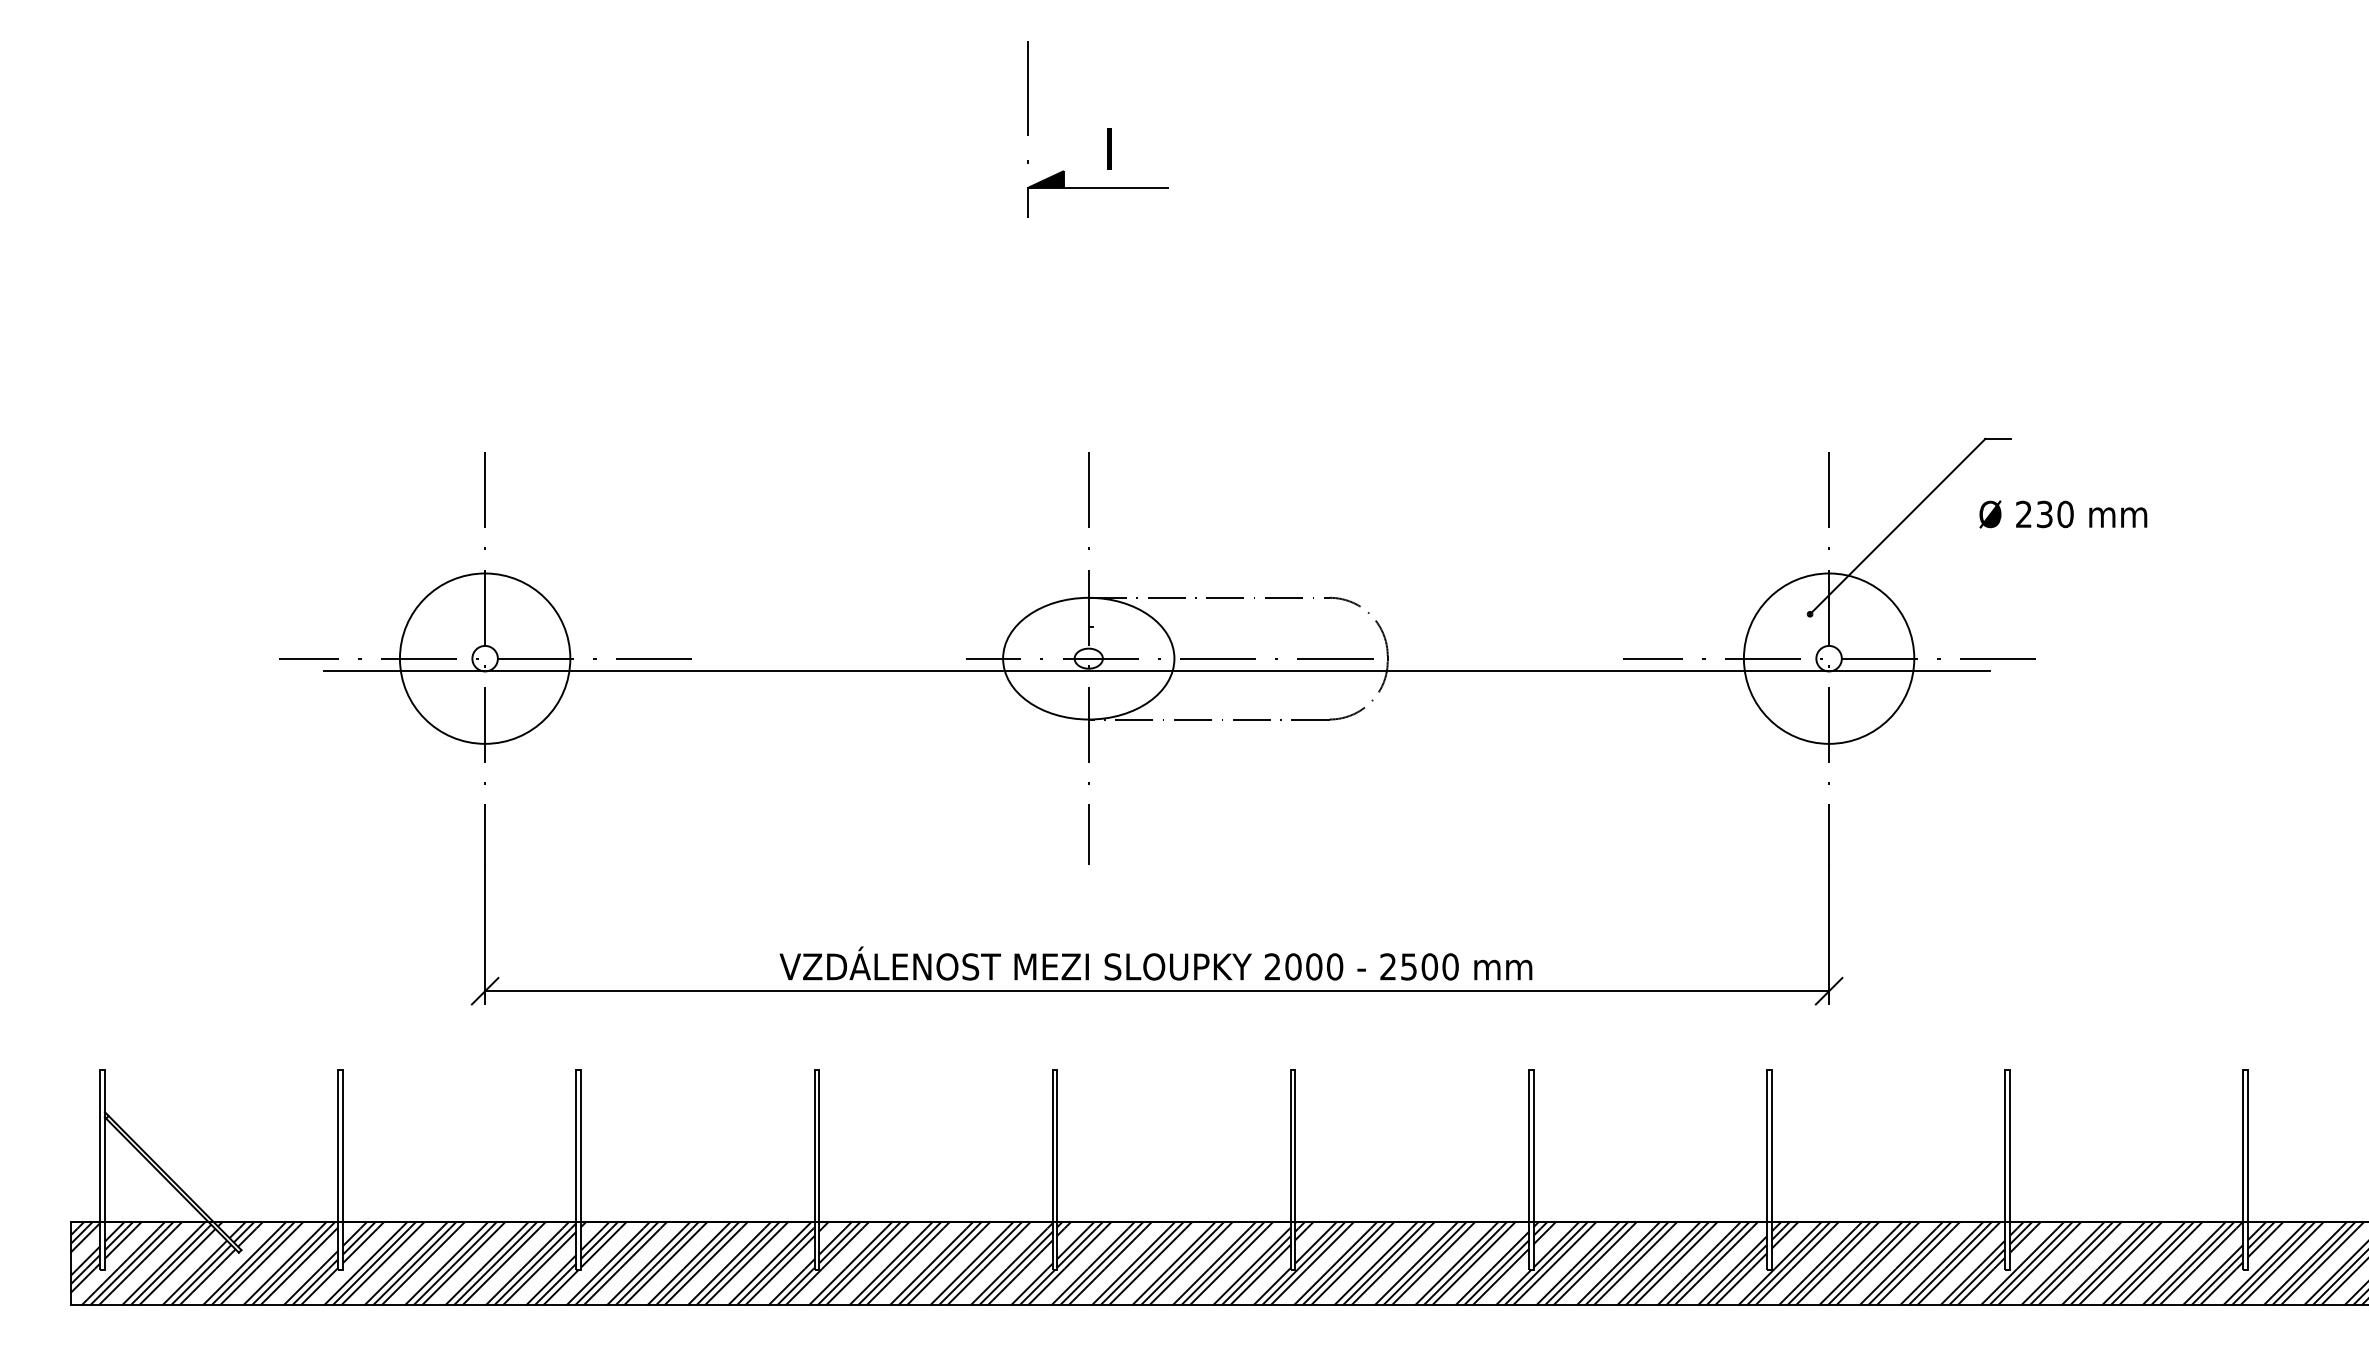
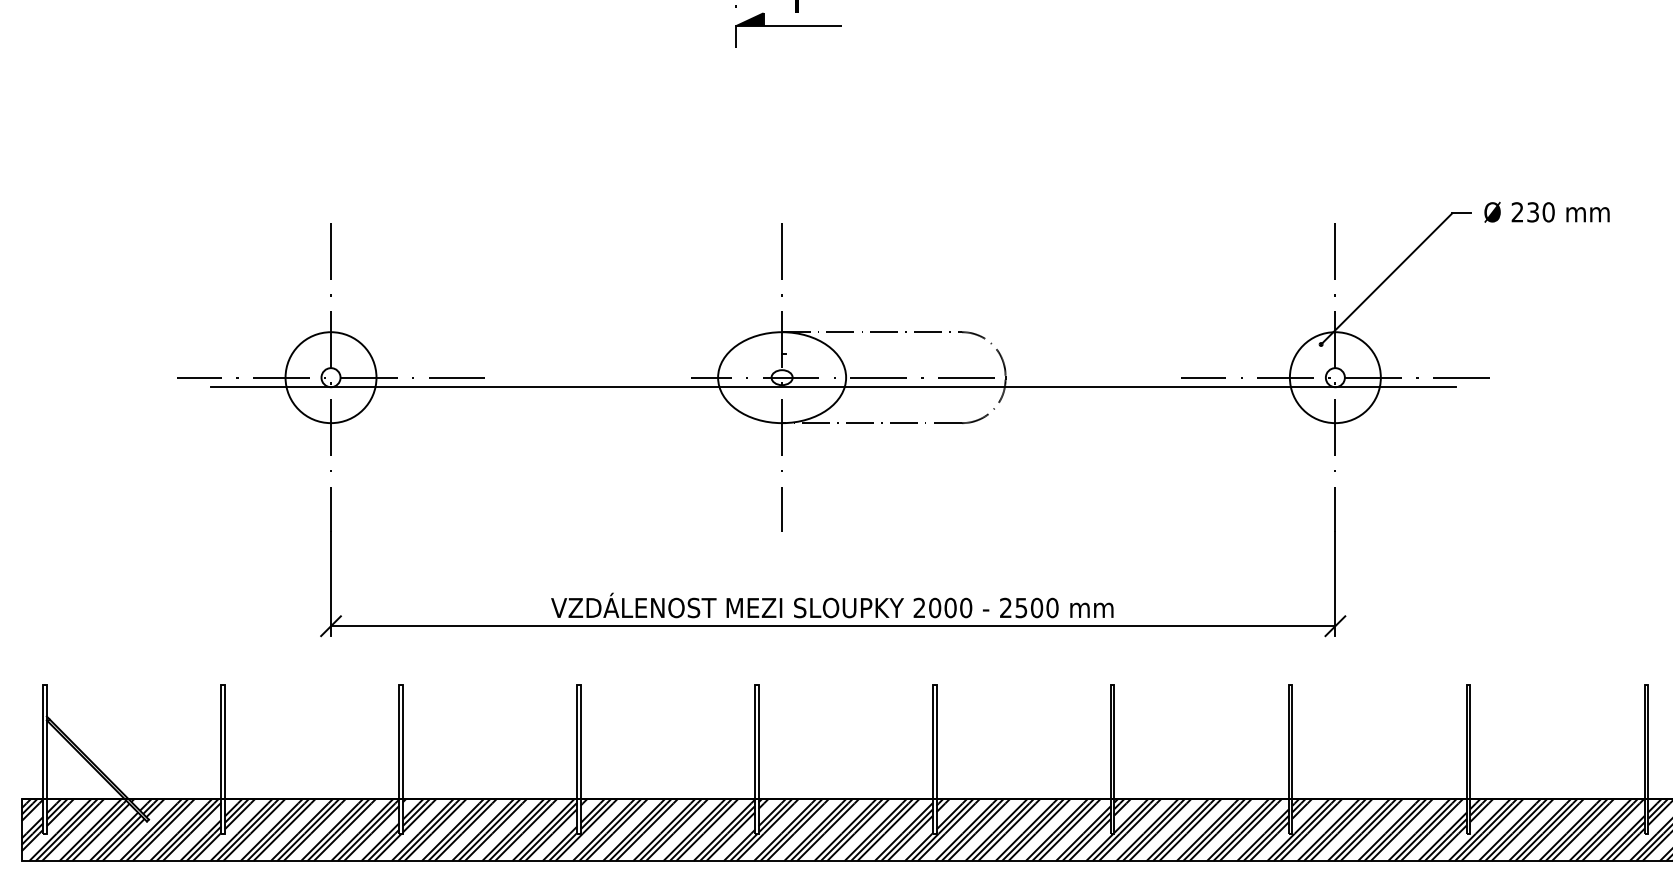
text: (2063, 514) -> (1547, 212), moved
circle: (485, 658) -> (331, 377), size x0.71
circle: (1828, 658) -> (1334, 377), size x0.71

